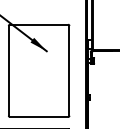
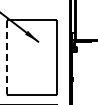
line: (9, 70) -> (7, 57), solid -> dashed

